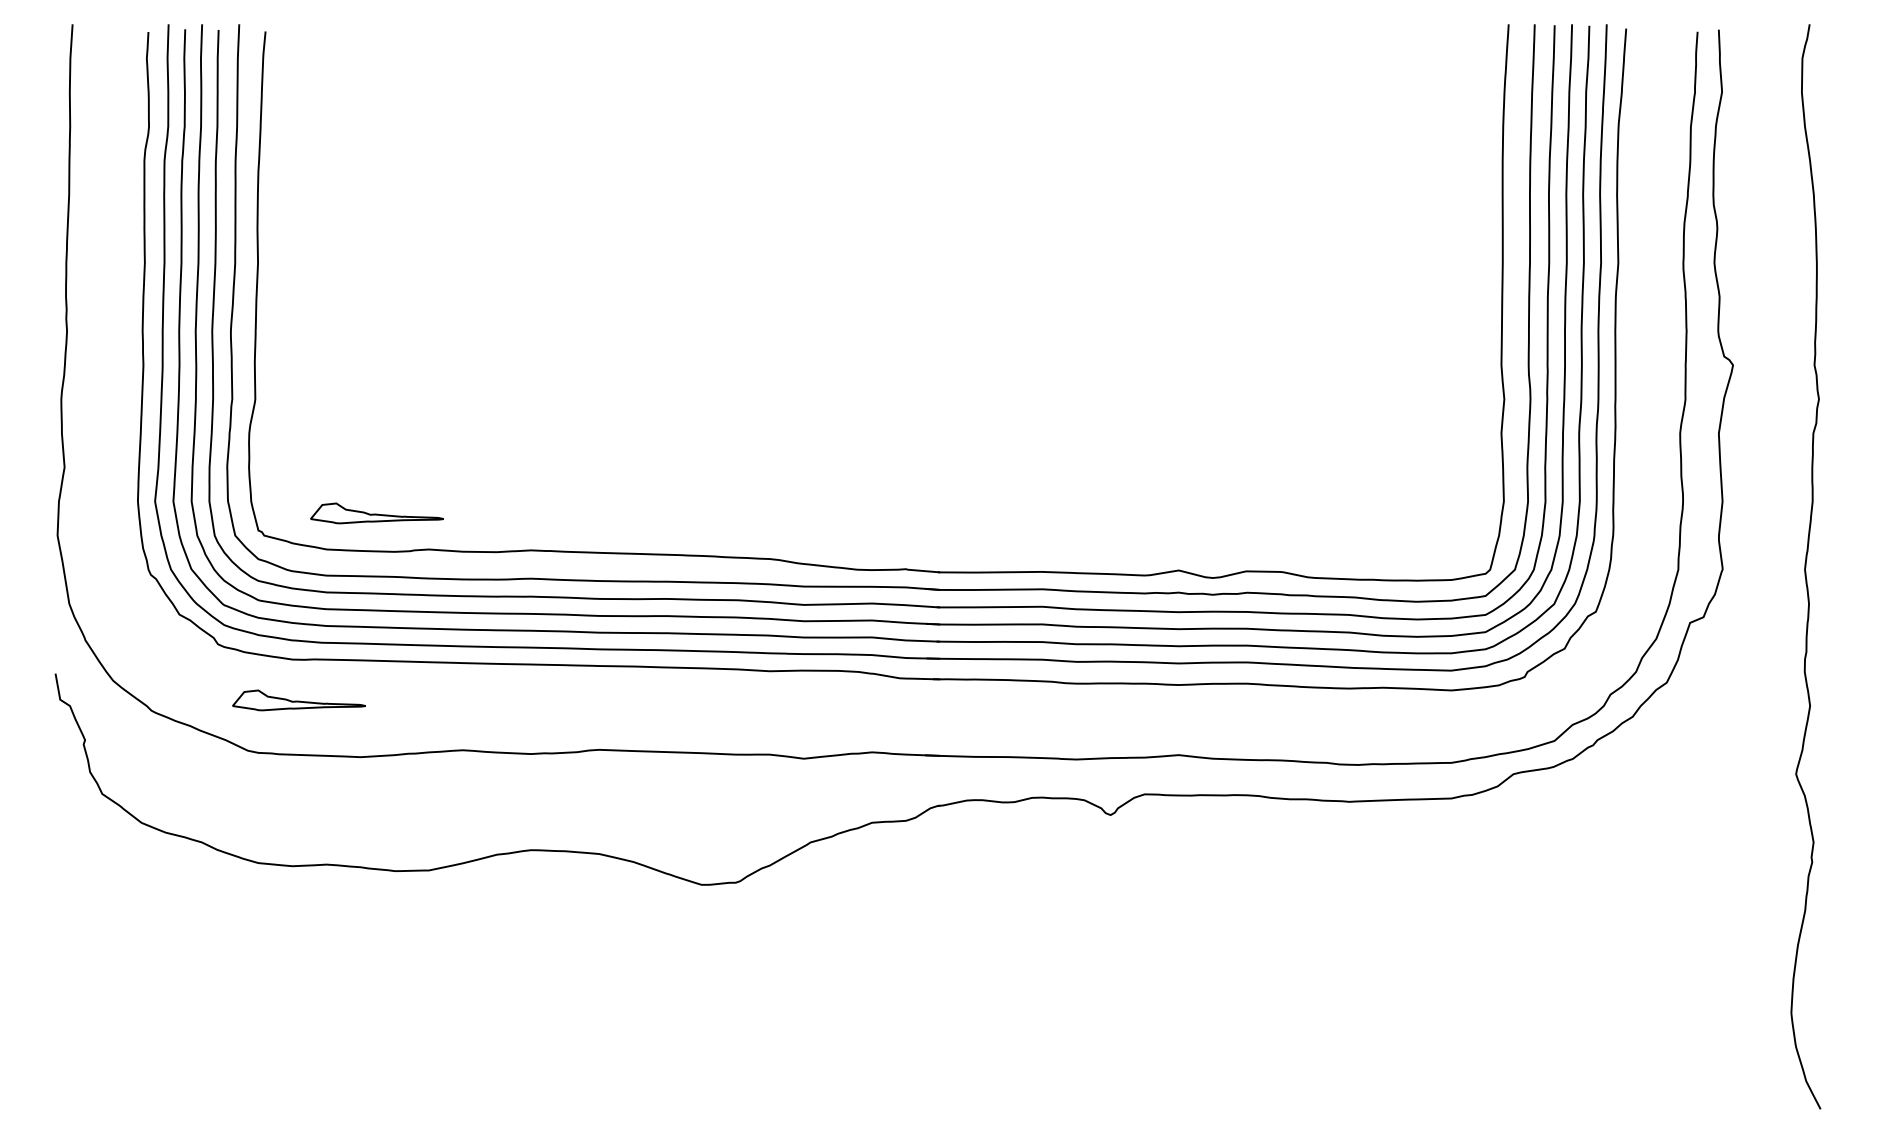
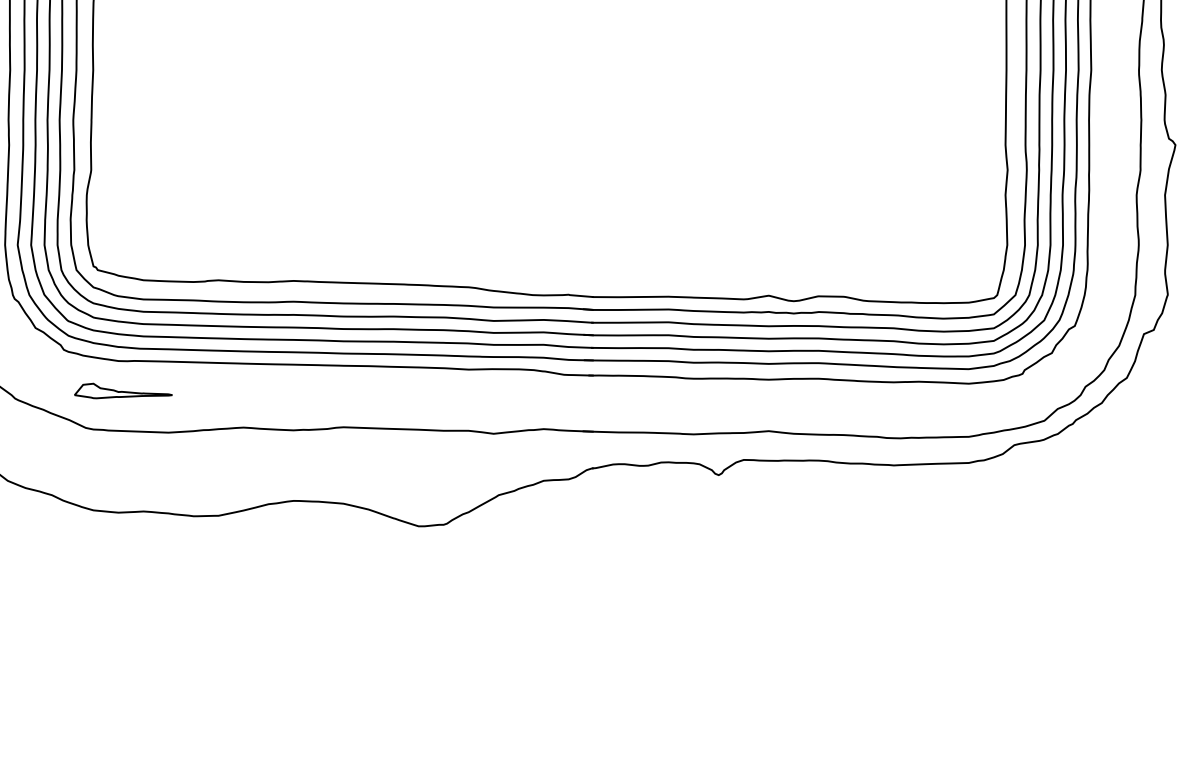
part: (376, 513) -> (180, 253), removed

